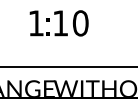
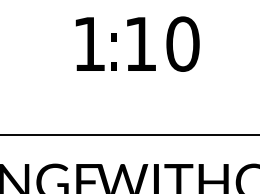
text: (58, 23) -> (136, 44), moved

